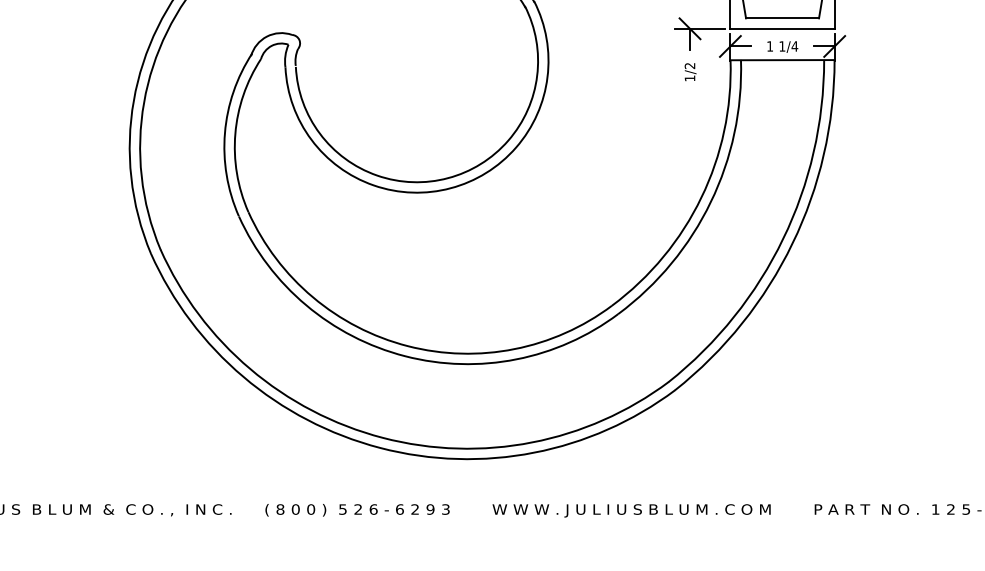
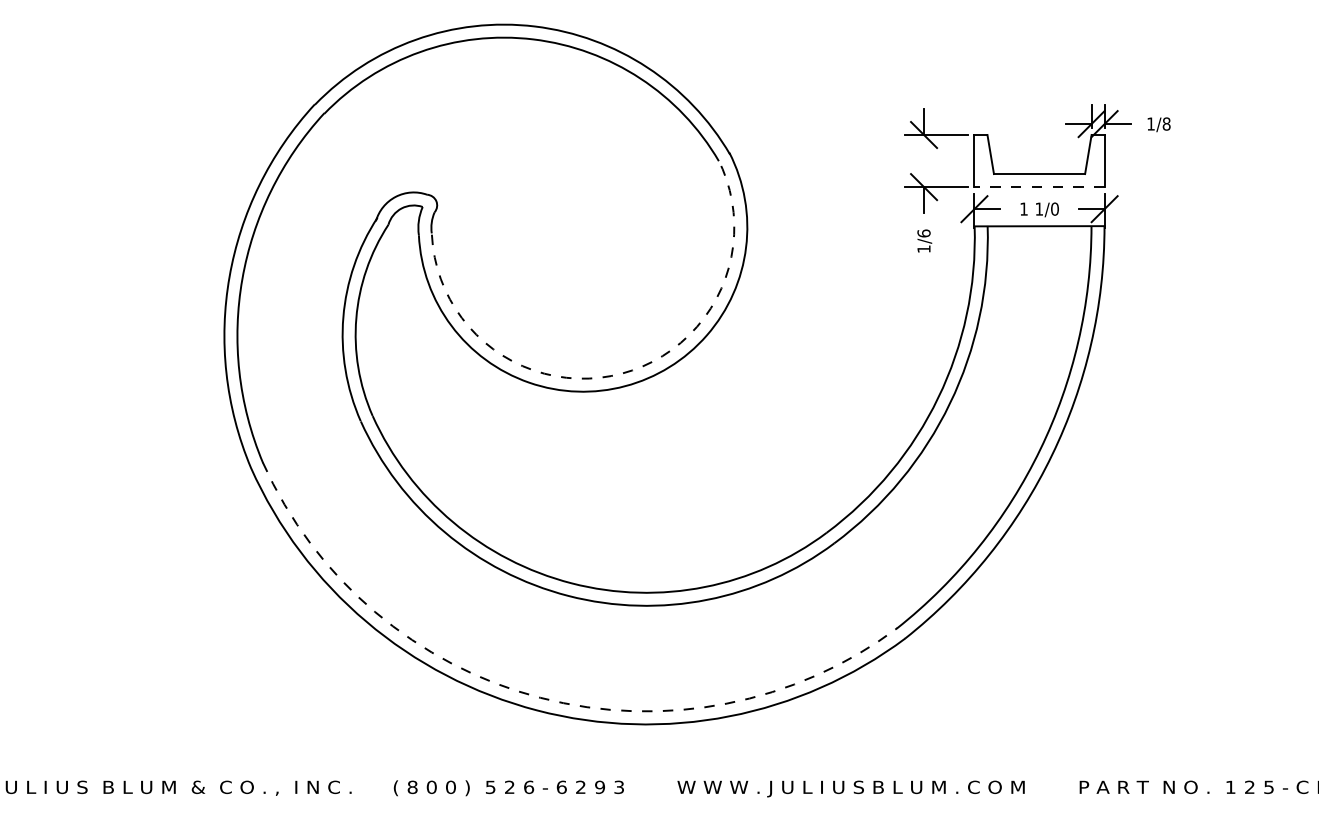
line: (782, 29) -> (1039, 187), solid -> dashed
text: (794, 45) -> (1054, 208), 1/4 -> 1/0
text: (689, 65) -> (923, 233), 1/2 -> 1/6
arc: (447, 178) -> (621, 373), solid -> dashed
arc: (382, 437) -> (540, 697), solid -> dashed

